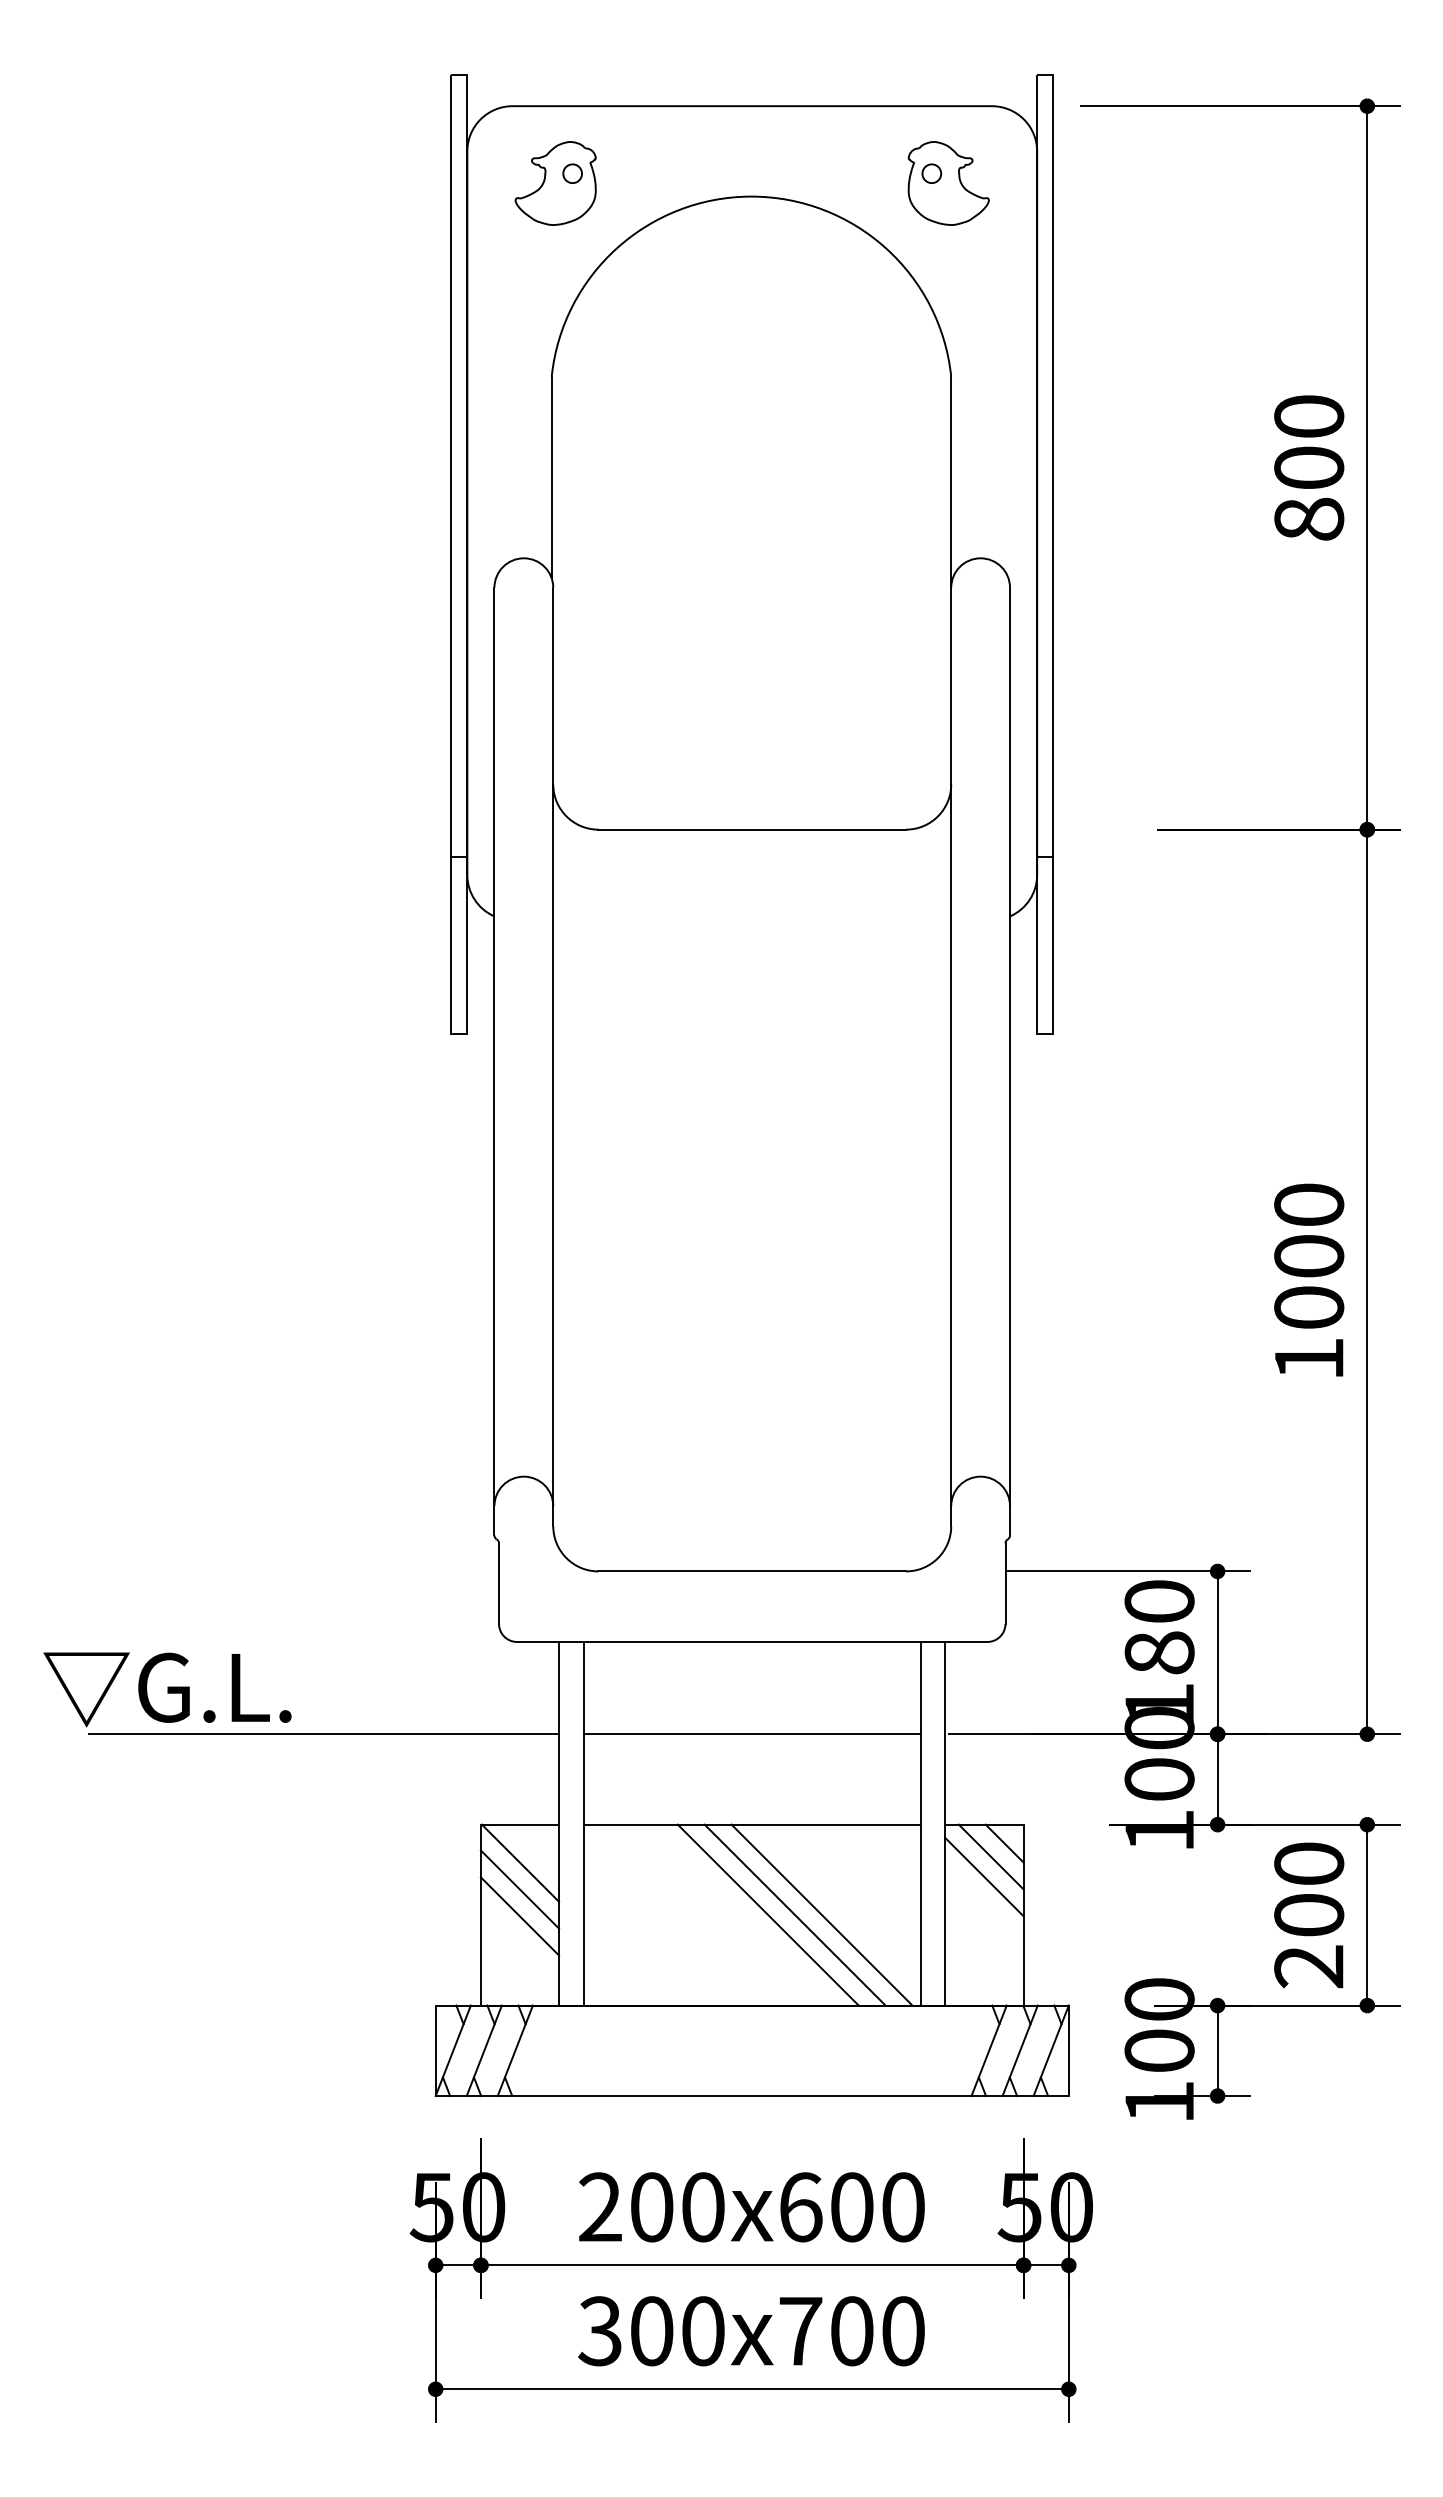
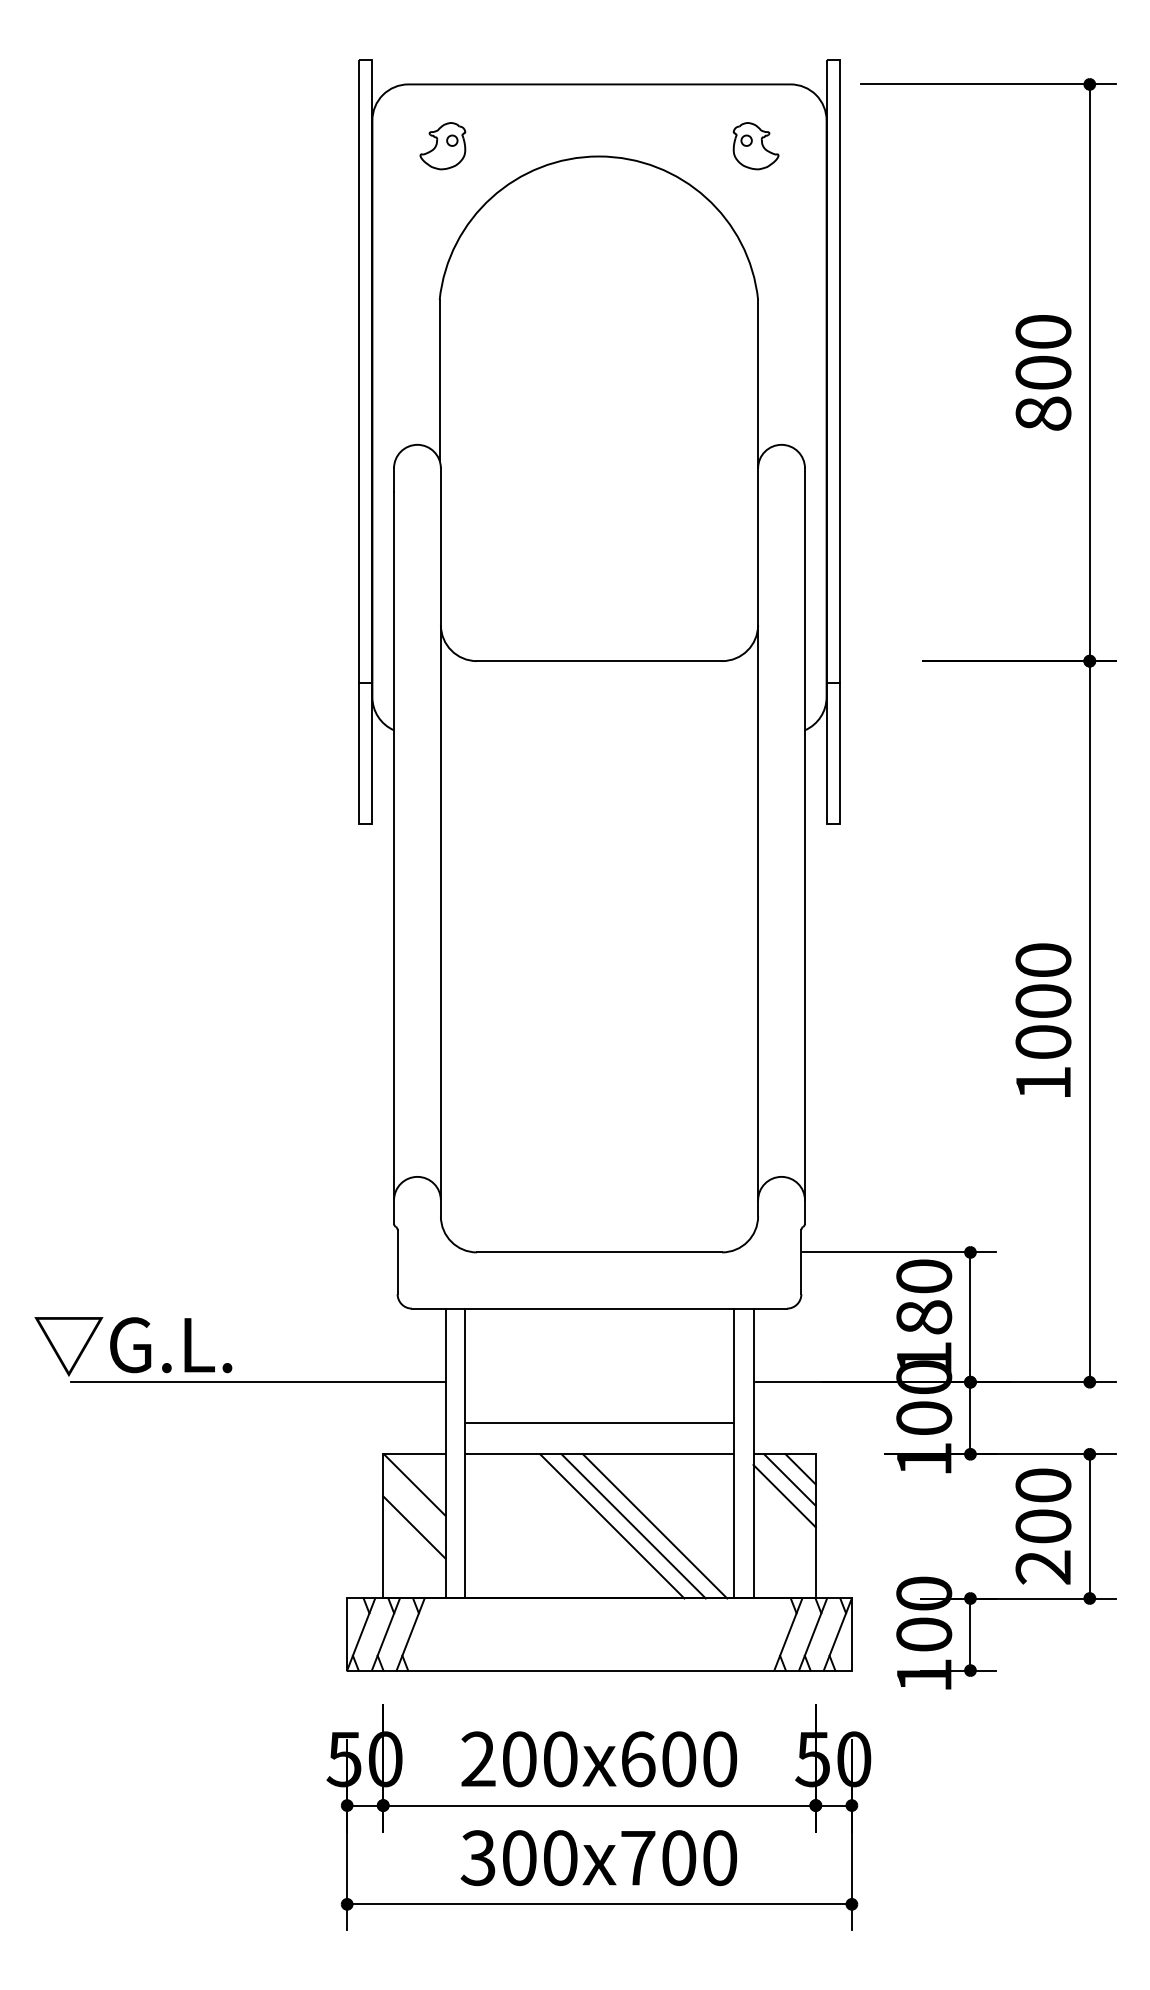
part: (555, 184) -> (442, 146), size x0.7
part: (947, 184) -> (755, 146), size x0.7
line: (752, 1734) -> (599, 1423), moved
line: (520, 1888) -> (414, 1505), removed

